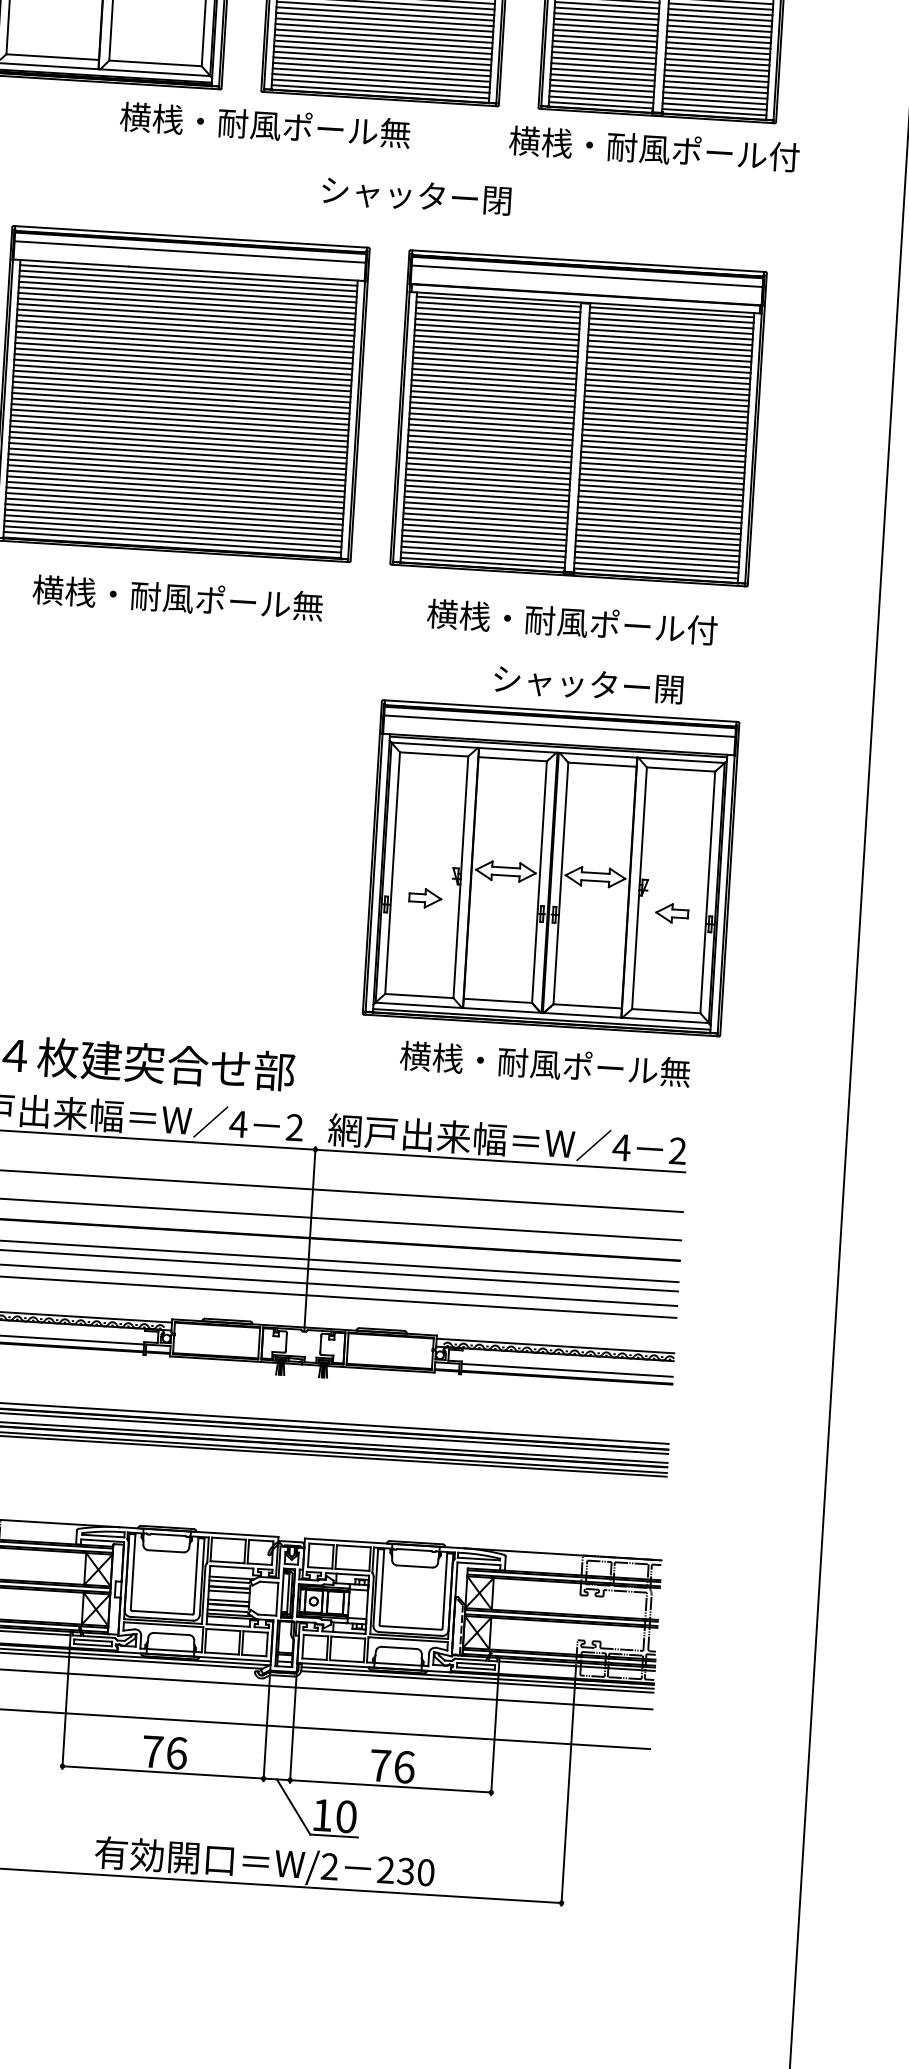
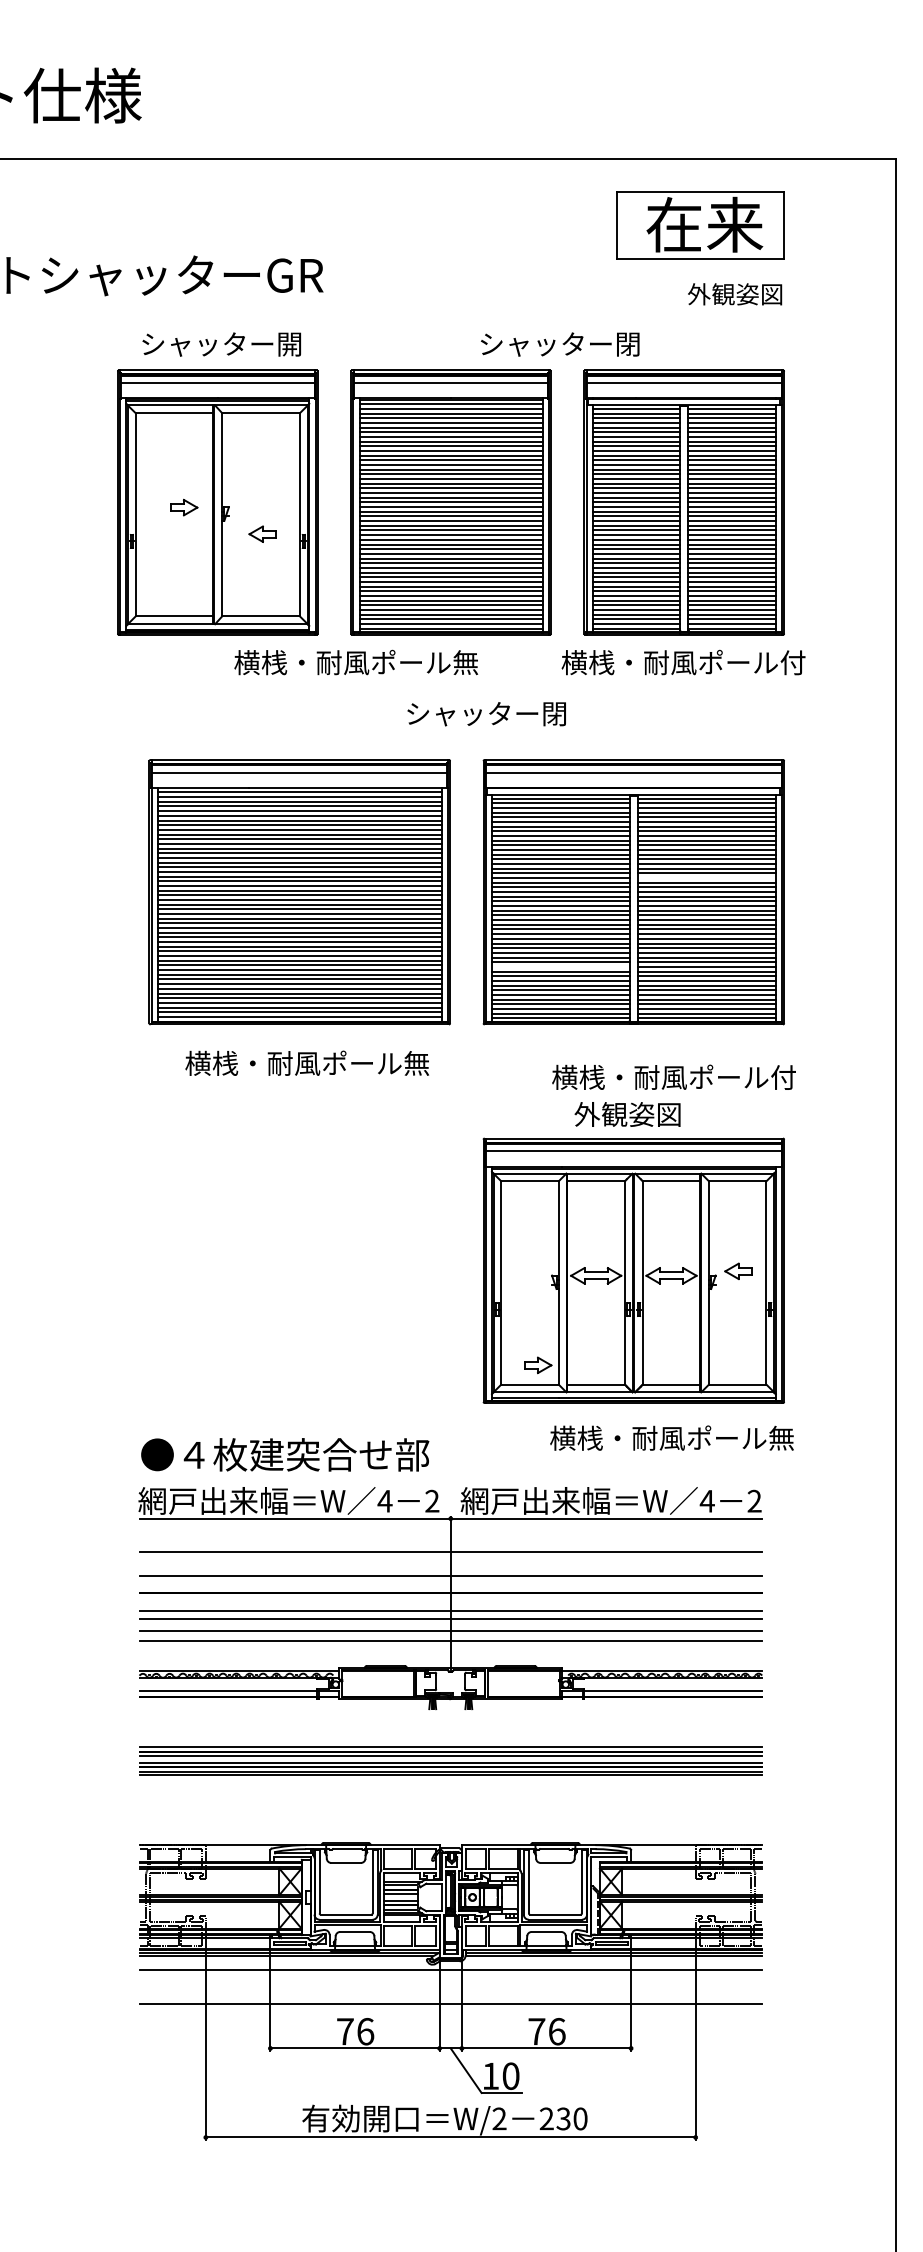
line: (665, 407) -> (706, 878), removed
line: (486, 501) -> (560, 966), removed
text: (571, 621) -> (673, 1076), moved
text: (586, 684) -> (654, 1114), シャッター開 -> 外観姿図
part: (425, 898) -> (538, 1365), moved
part: (672, 912) -> (738, 1270), moved
text: (544, 1063) -> (671, 1437), moved

